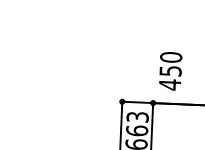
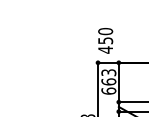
text: (170, 70) -> (105, 40), moved

